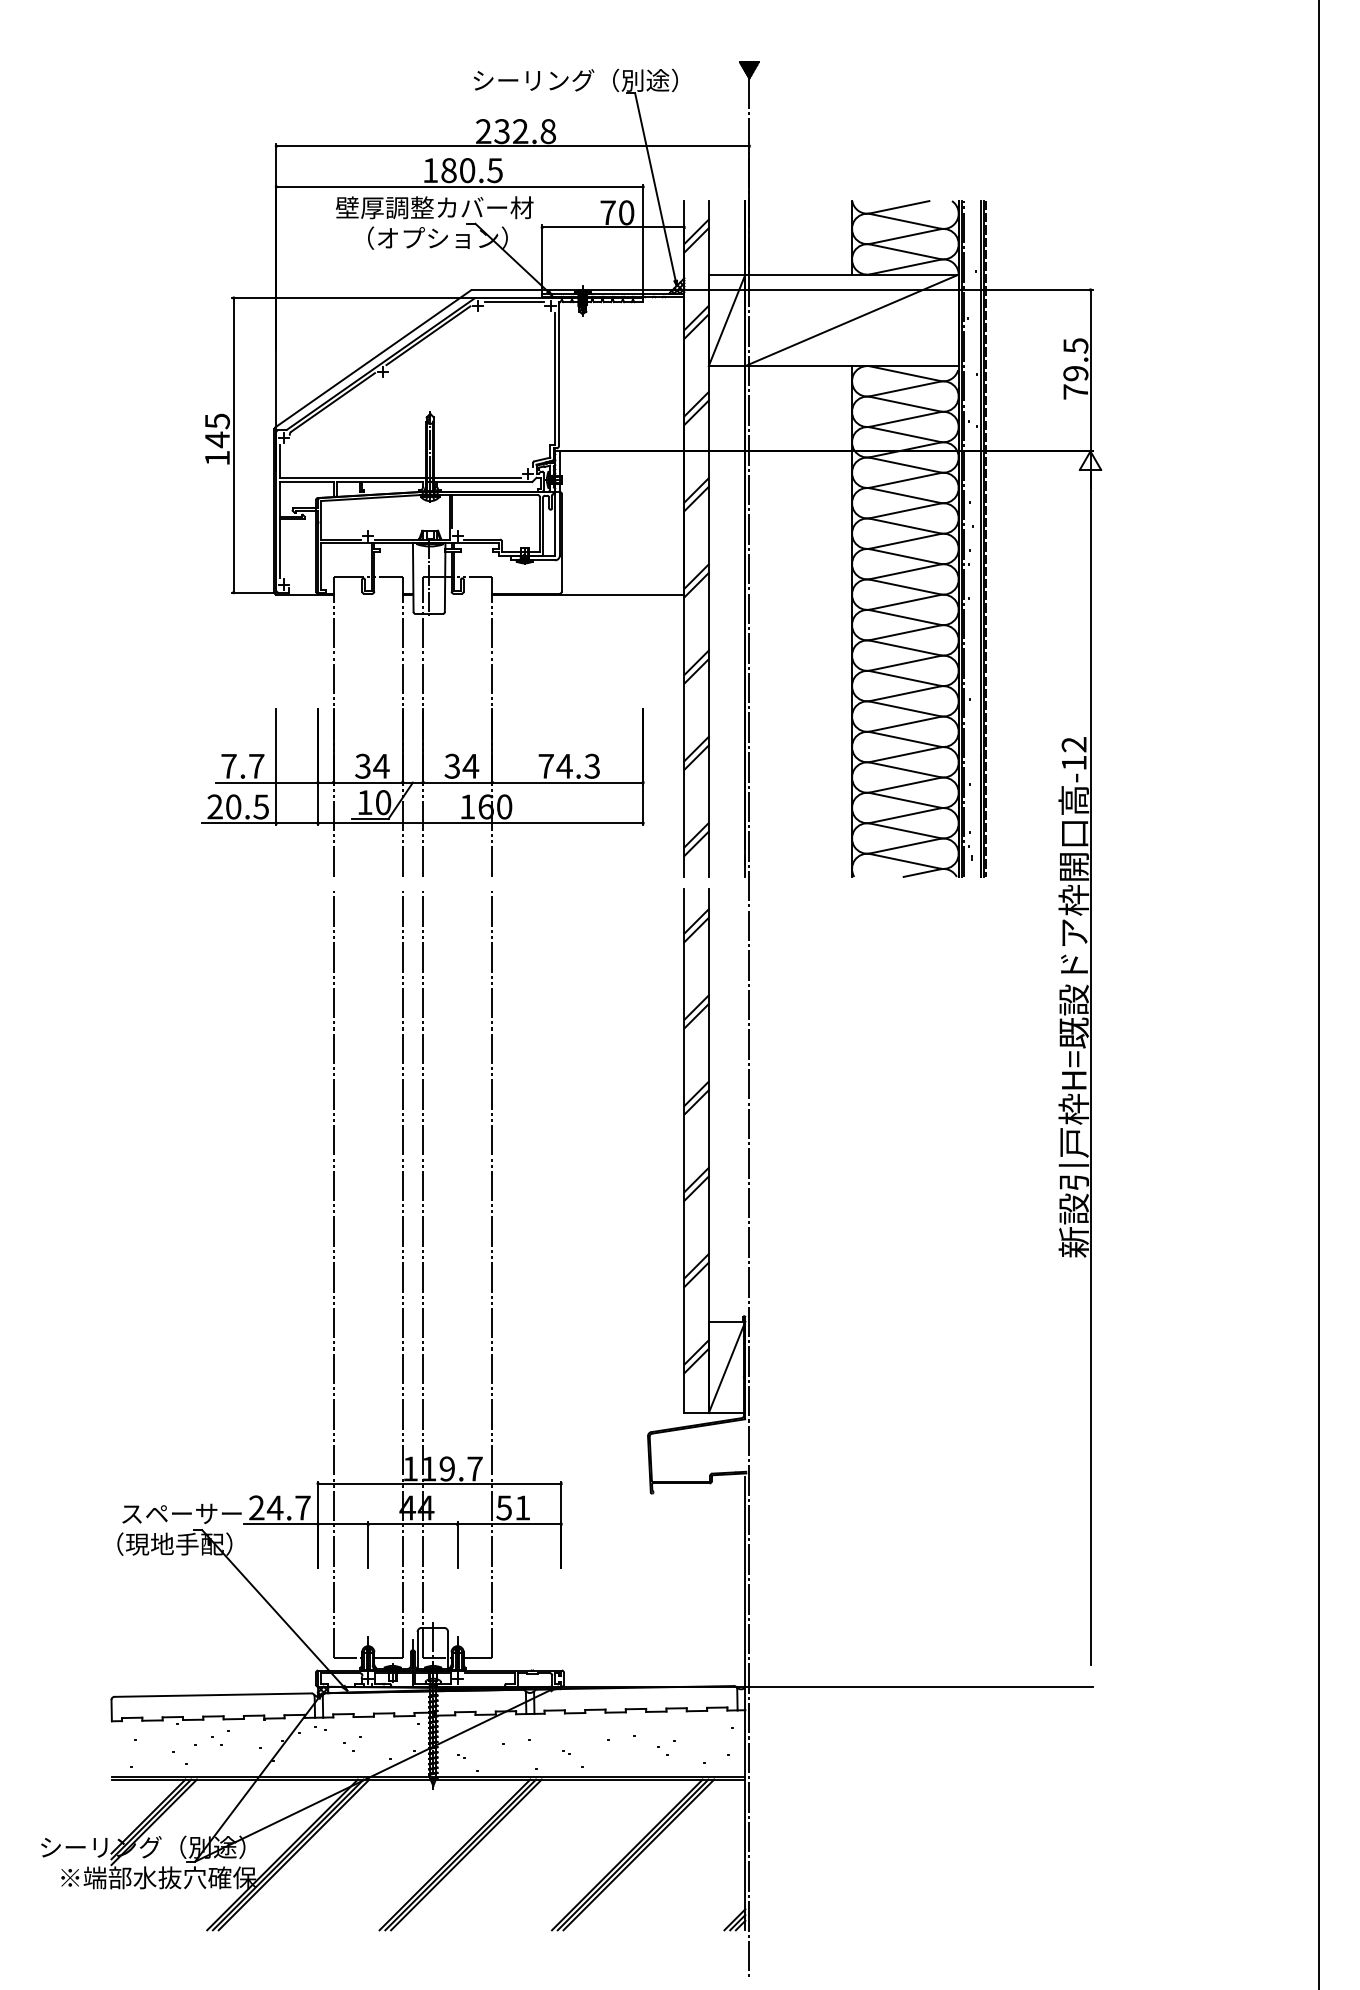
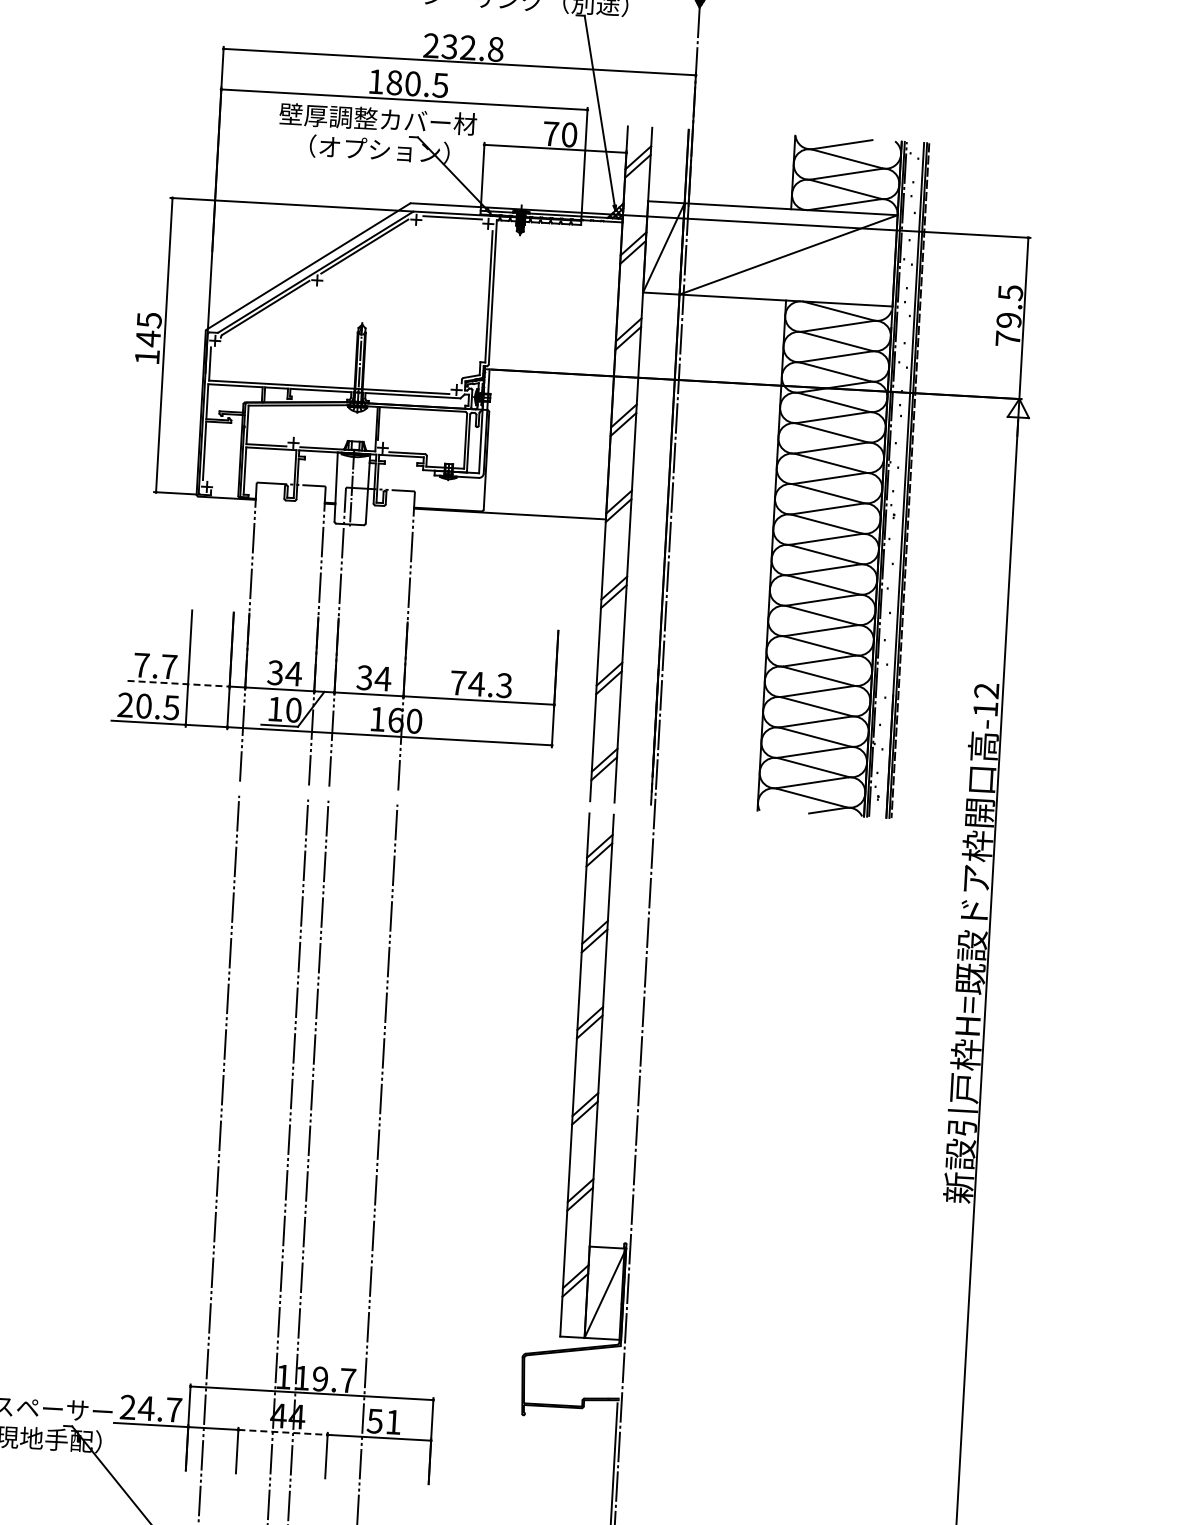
line: (267, 782) -> (179, 683), solid -> dashed
line: (412, 1524) -> (282, 1432), solid -> dashed

